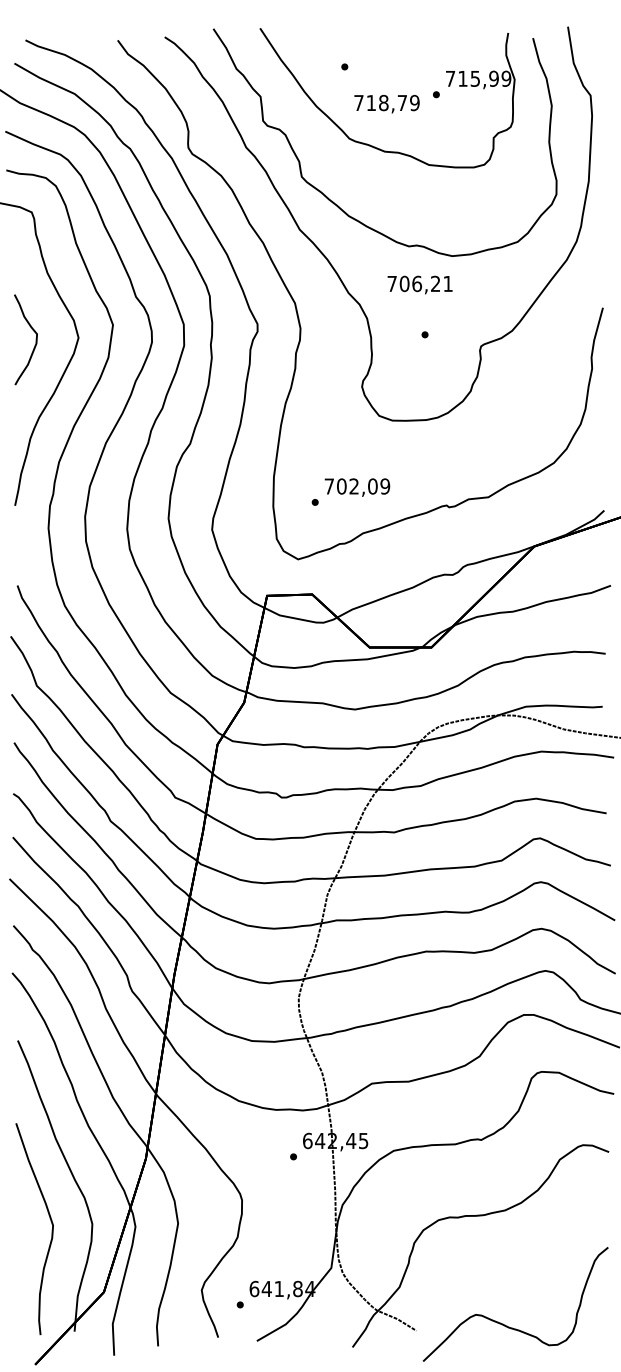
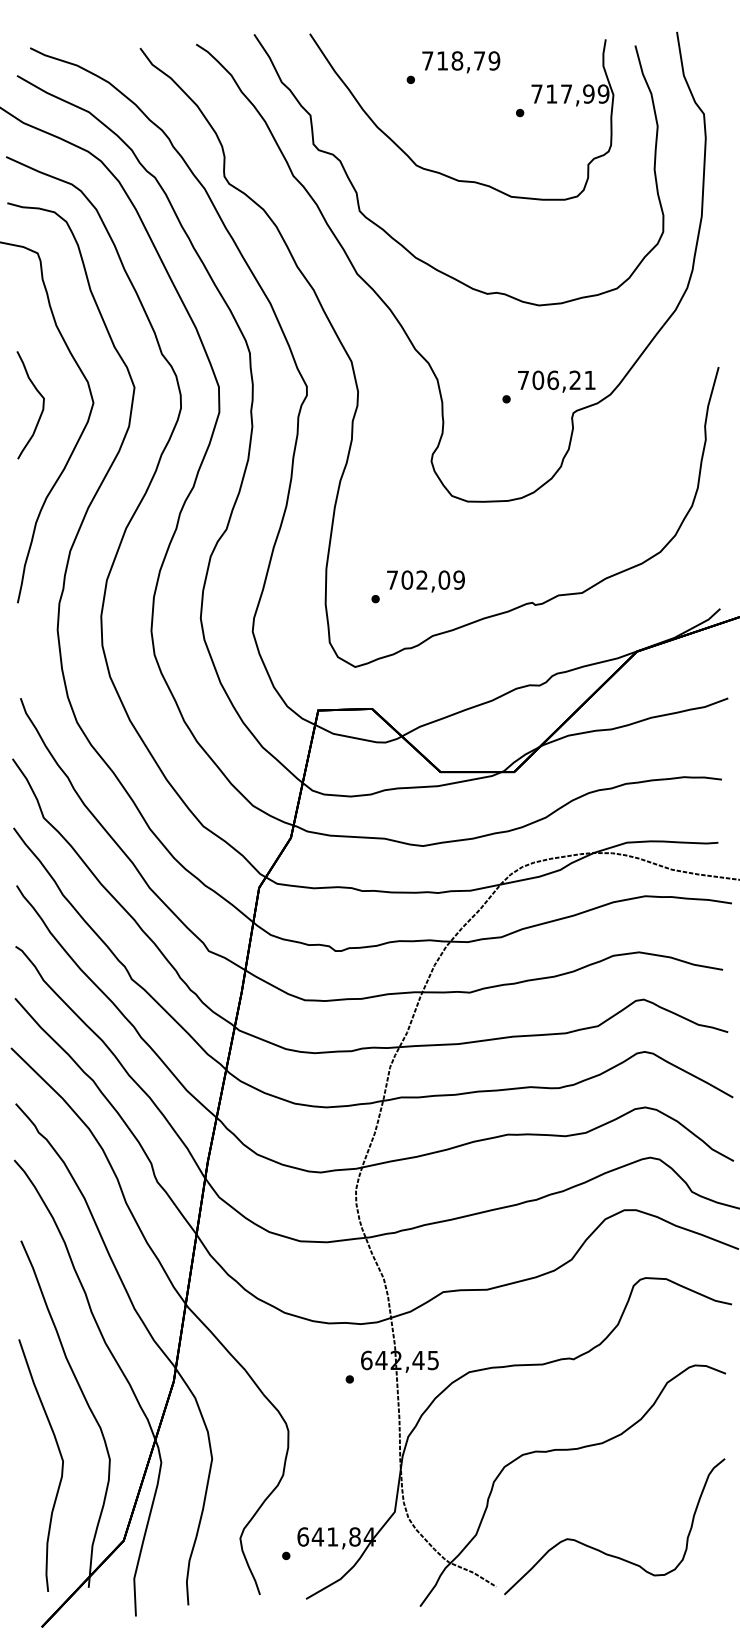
text: (474, 78) -> (565, 93), 715,99 -> 717,99
text: (386, 104) -> (460, 62), moved
text: (419, 284) -> (555, 381), moved
curve: (505, 1324) -> (602, 1550), moved

